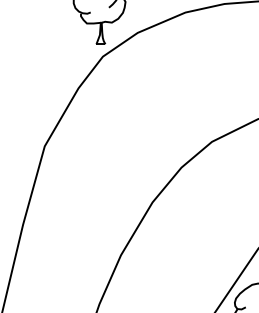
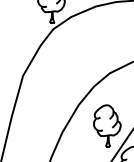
part: (207, 242) -> (107, 125), added

